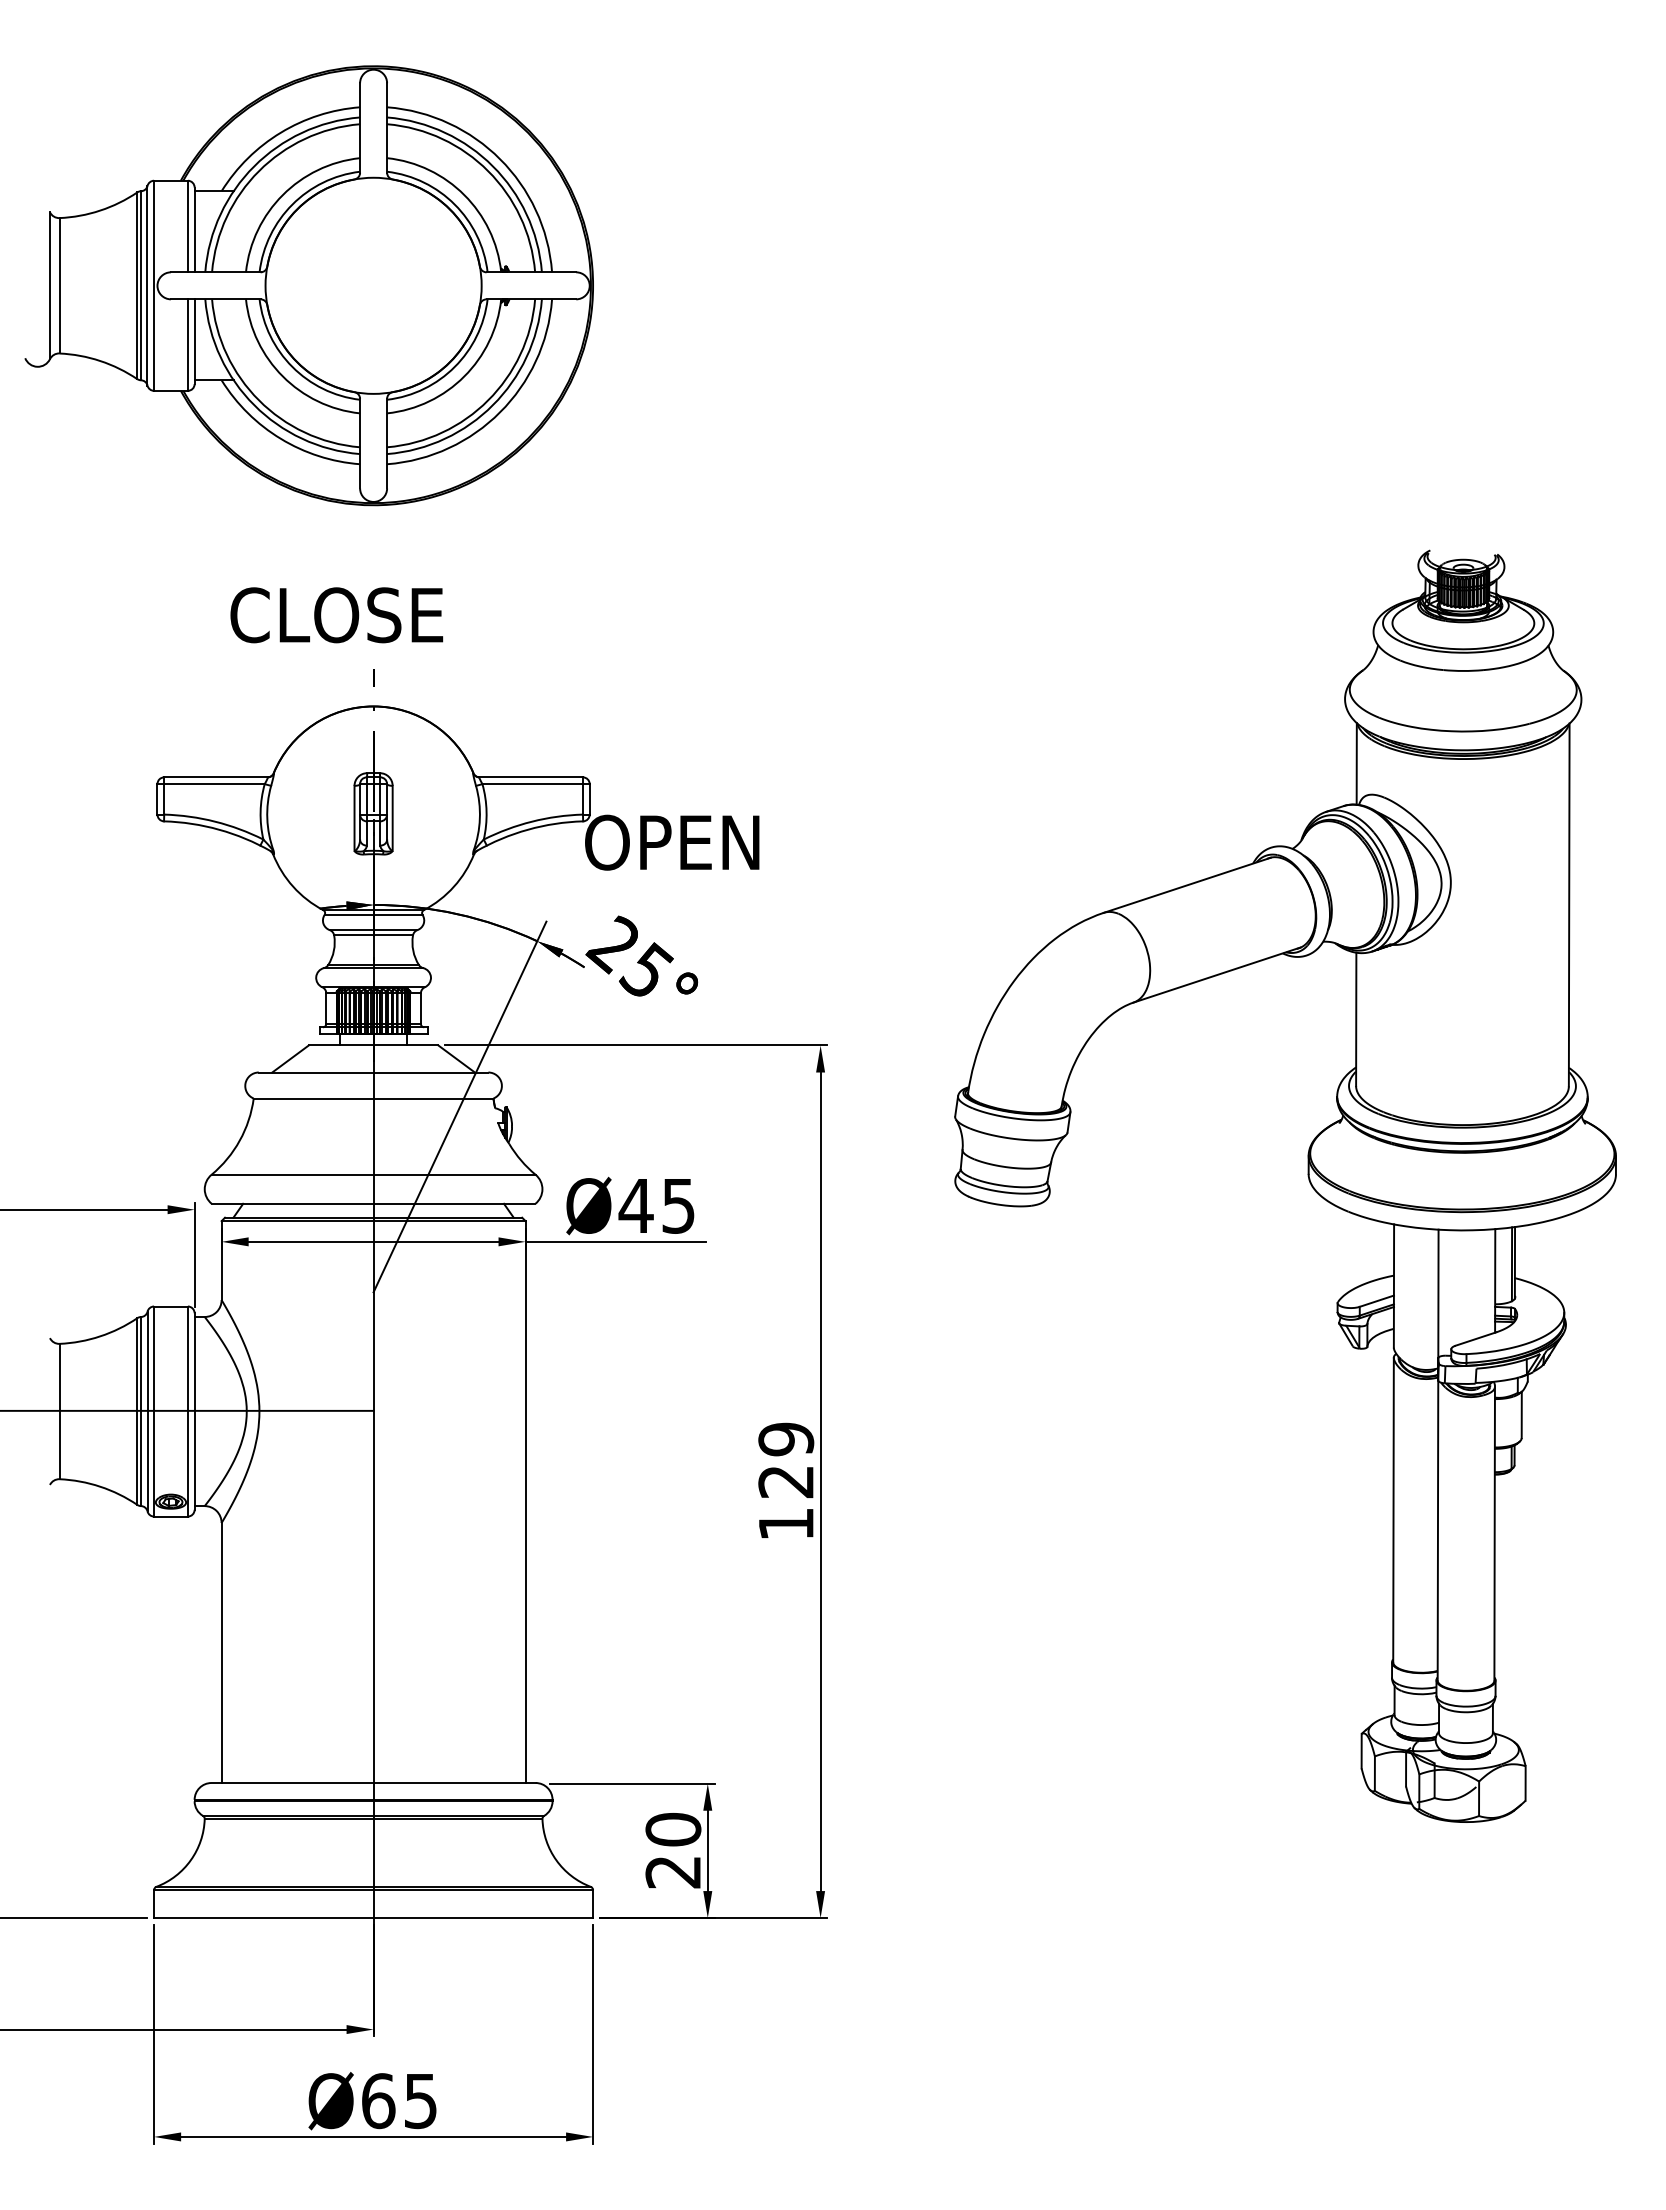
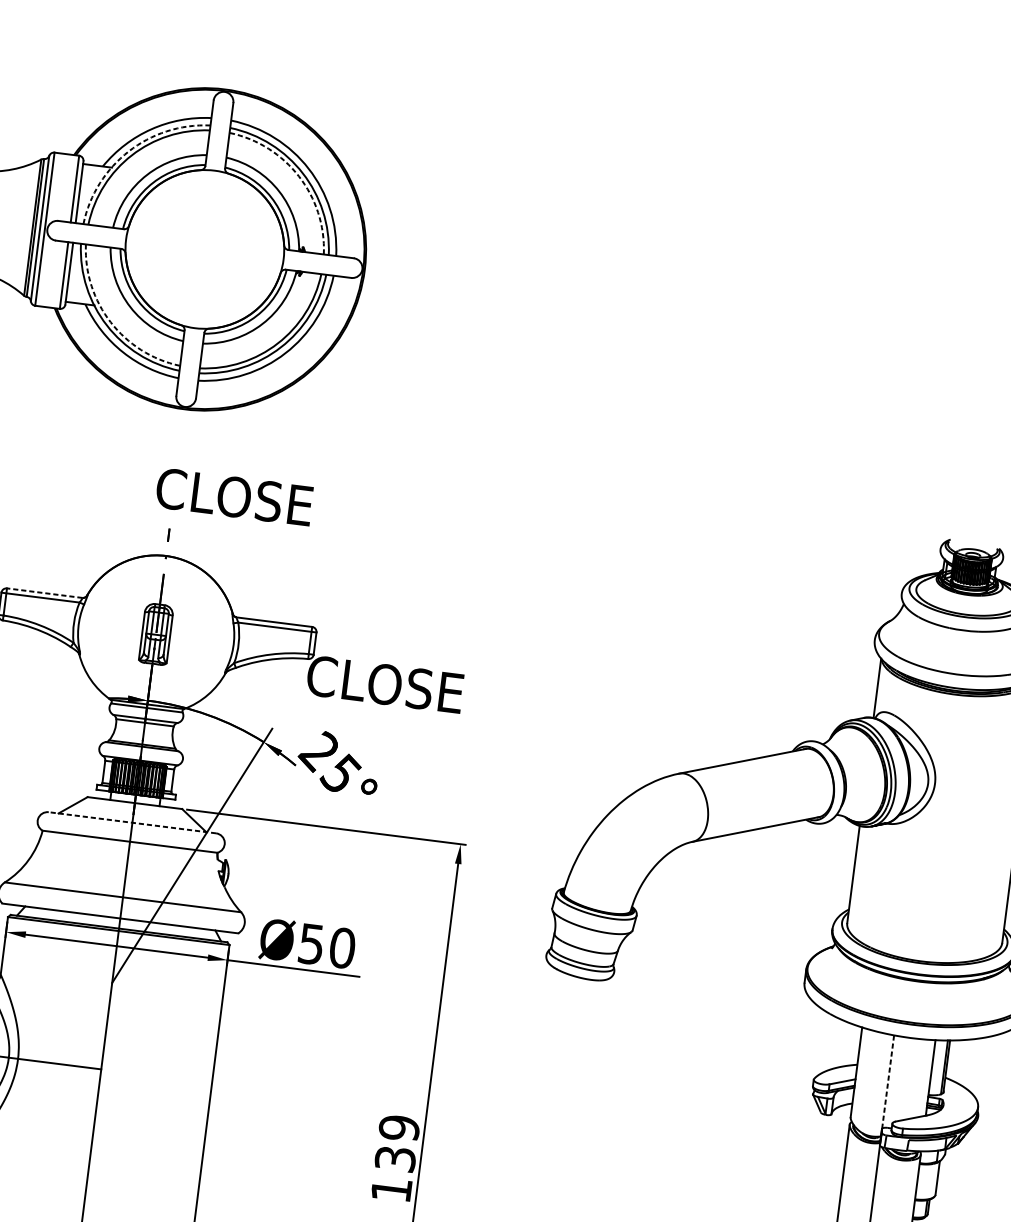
arc: (254, 166) -> (129, 151), solid -> dashed
arc: (488, 171) -> (299, 176), solid -> dashed
arc: (258, 400) -> (110, 322), solid -> dashed
text: (336, 615) -> (234, 497), moved
line: (215, 777) -> (44, 593), solid -> dashed
text: (693, 842) -> (386, 684), OPEN -> CLOSE
line: (373, 1072) -> (132, 822), solid -> dashed
text: (656, 1205) -> (326, 945), Ø45 -> Ø50
line: (1438, 1293) -> (888, 1081), solid -> dashed
text: (786, 1482) -> (395, 1159), 129 -> 139

